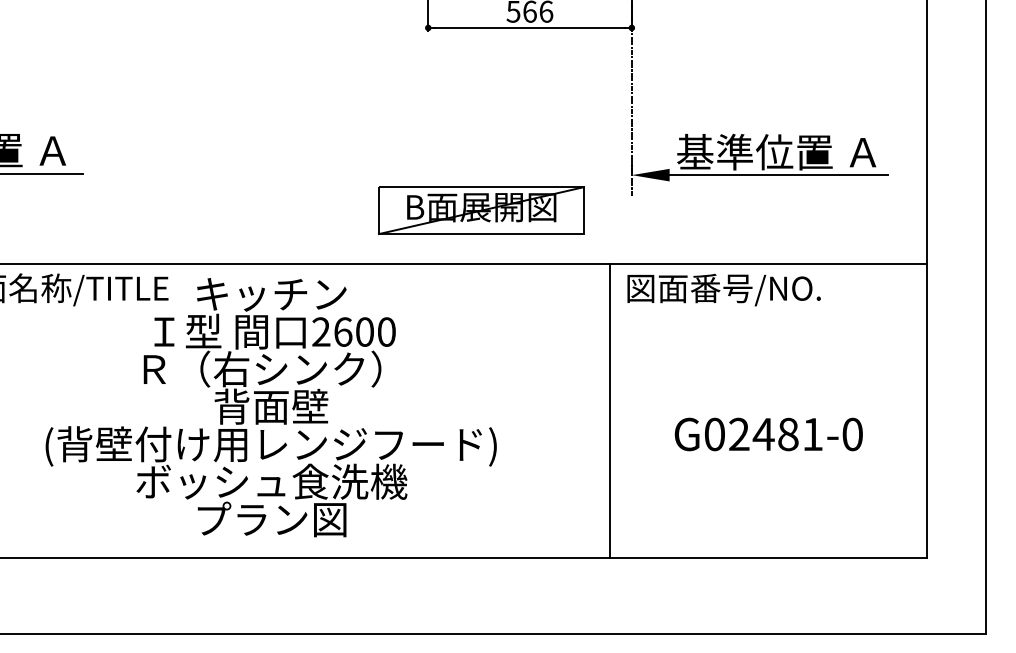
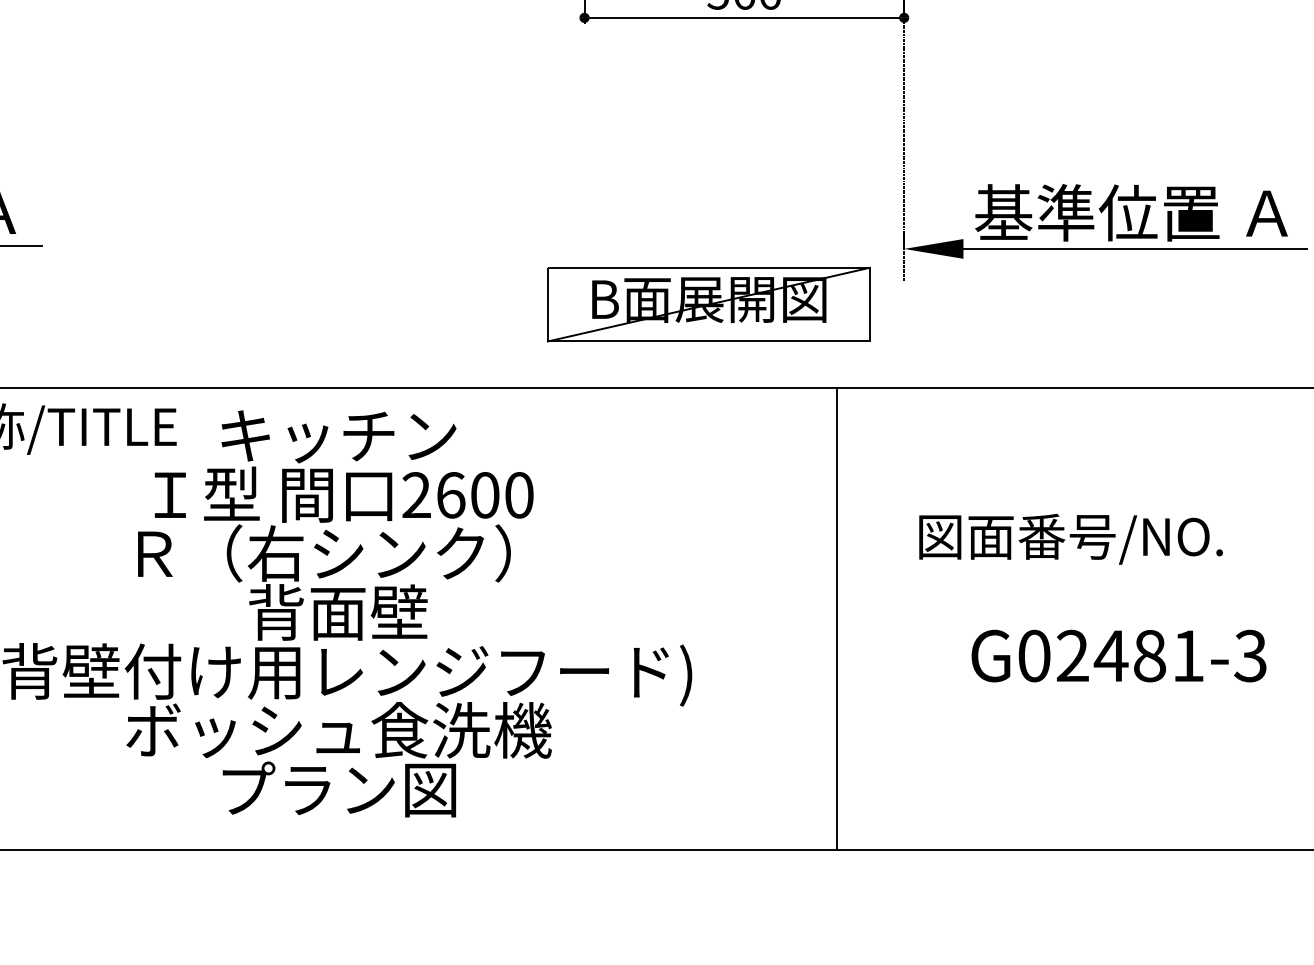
part: (481, 210) -> (708, 304), moved
text: (723, 290) -> (1070, 539), moved
line: (610, 410) -> (837, 618), moved
text: (852, 434) -> (1250, 656), G02481-0 -> G02481-3

